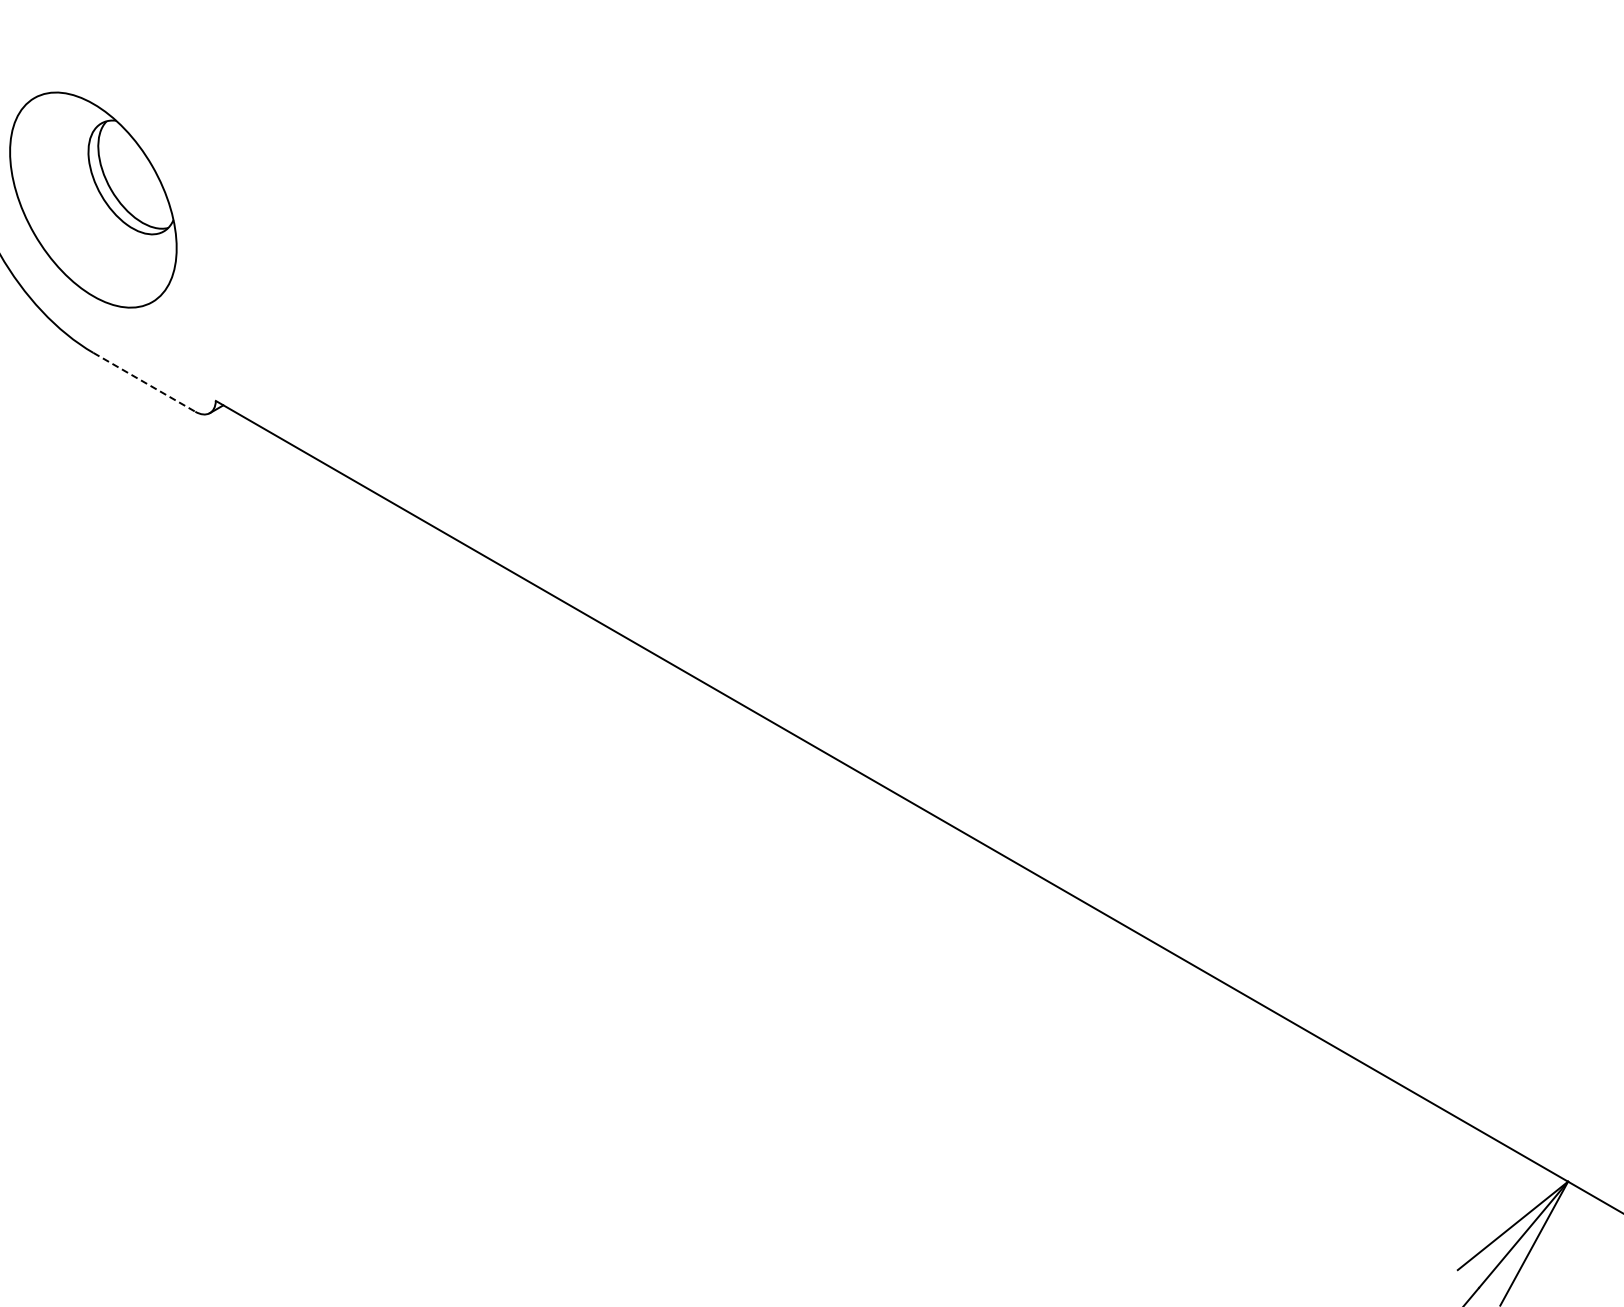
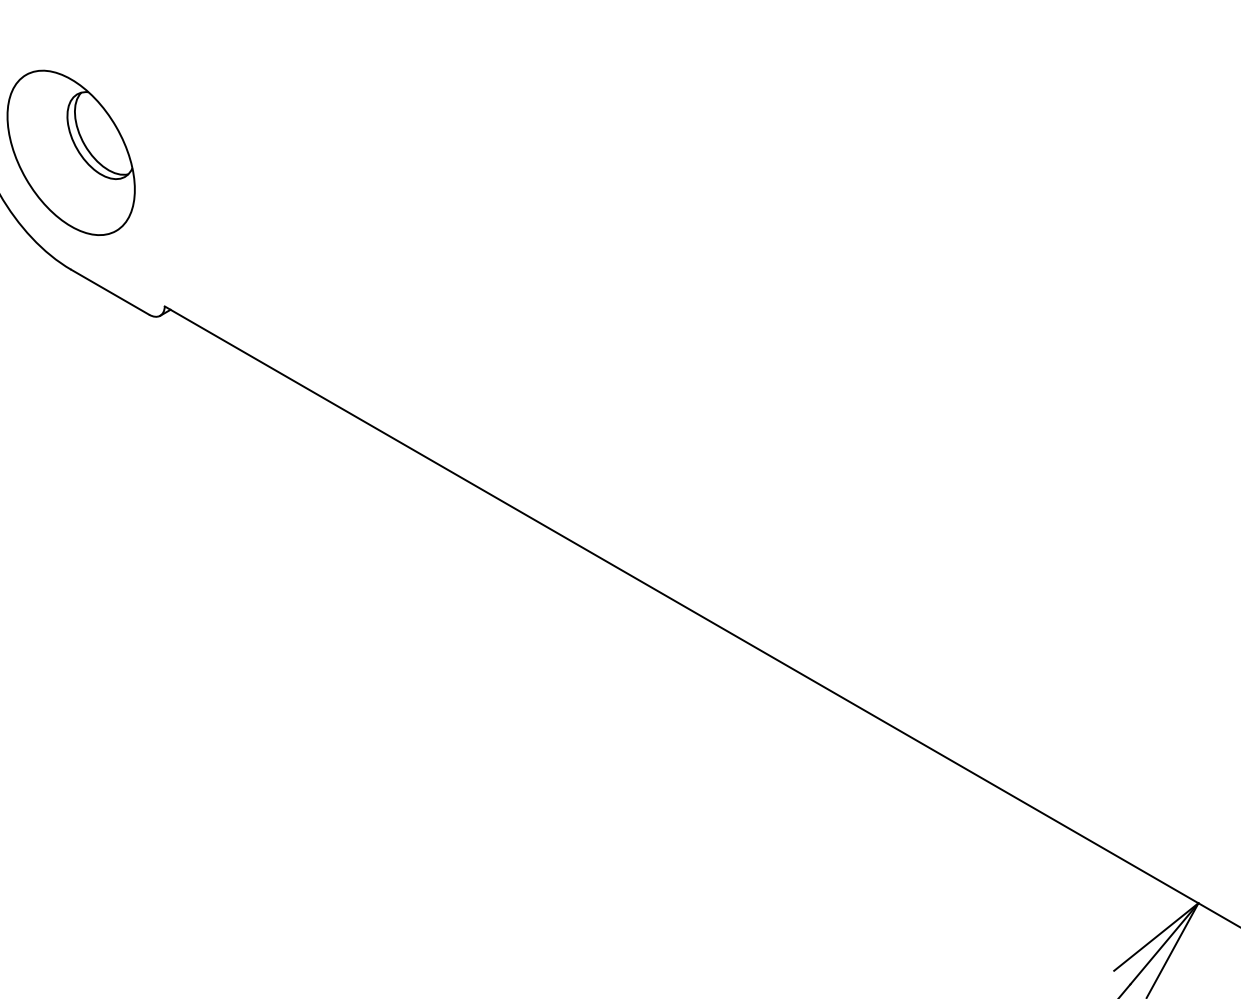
line: (144, 382) -> (110, 292), dashed -> solid

